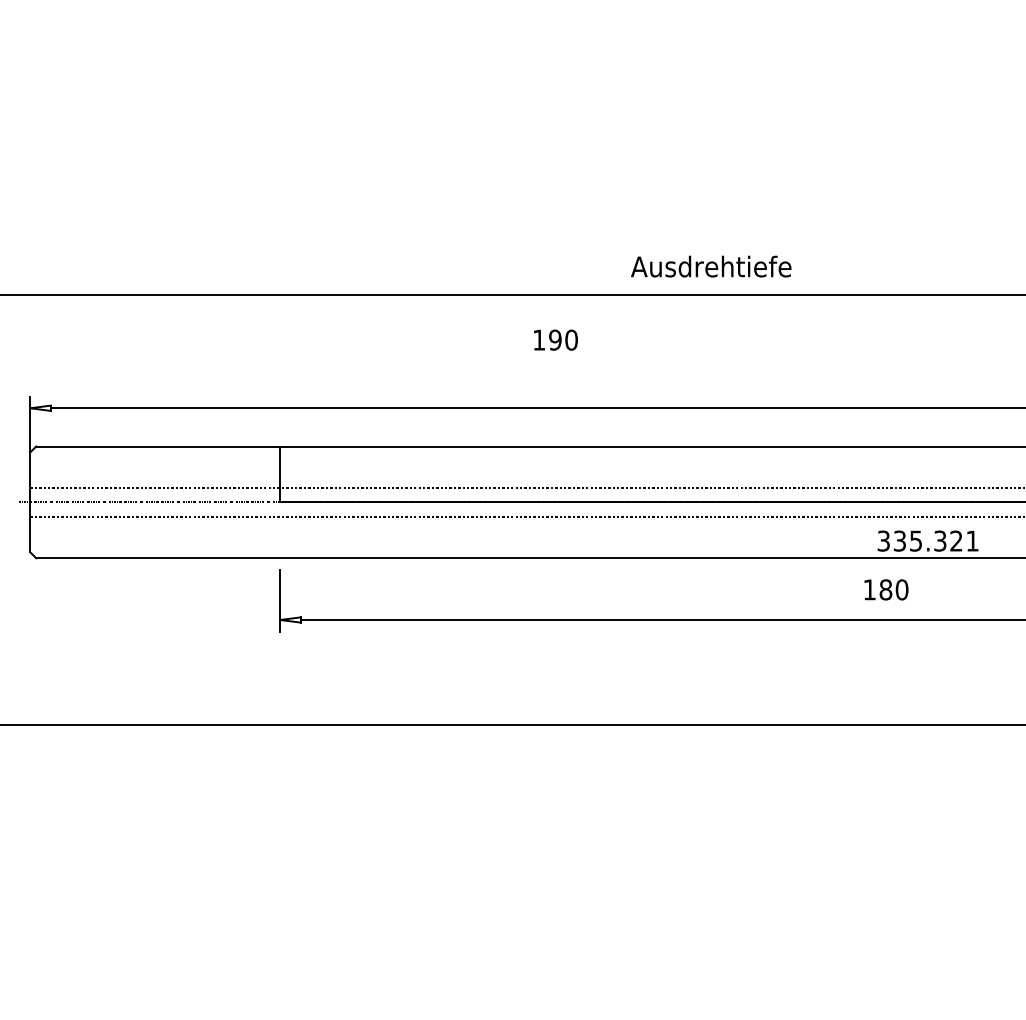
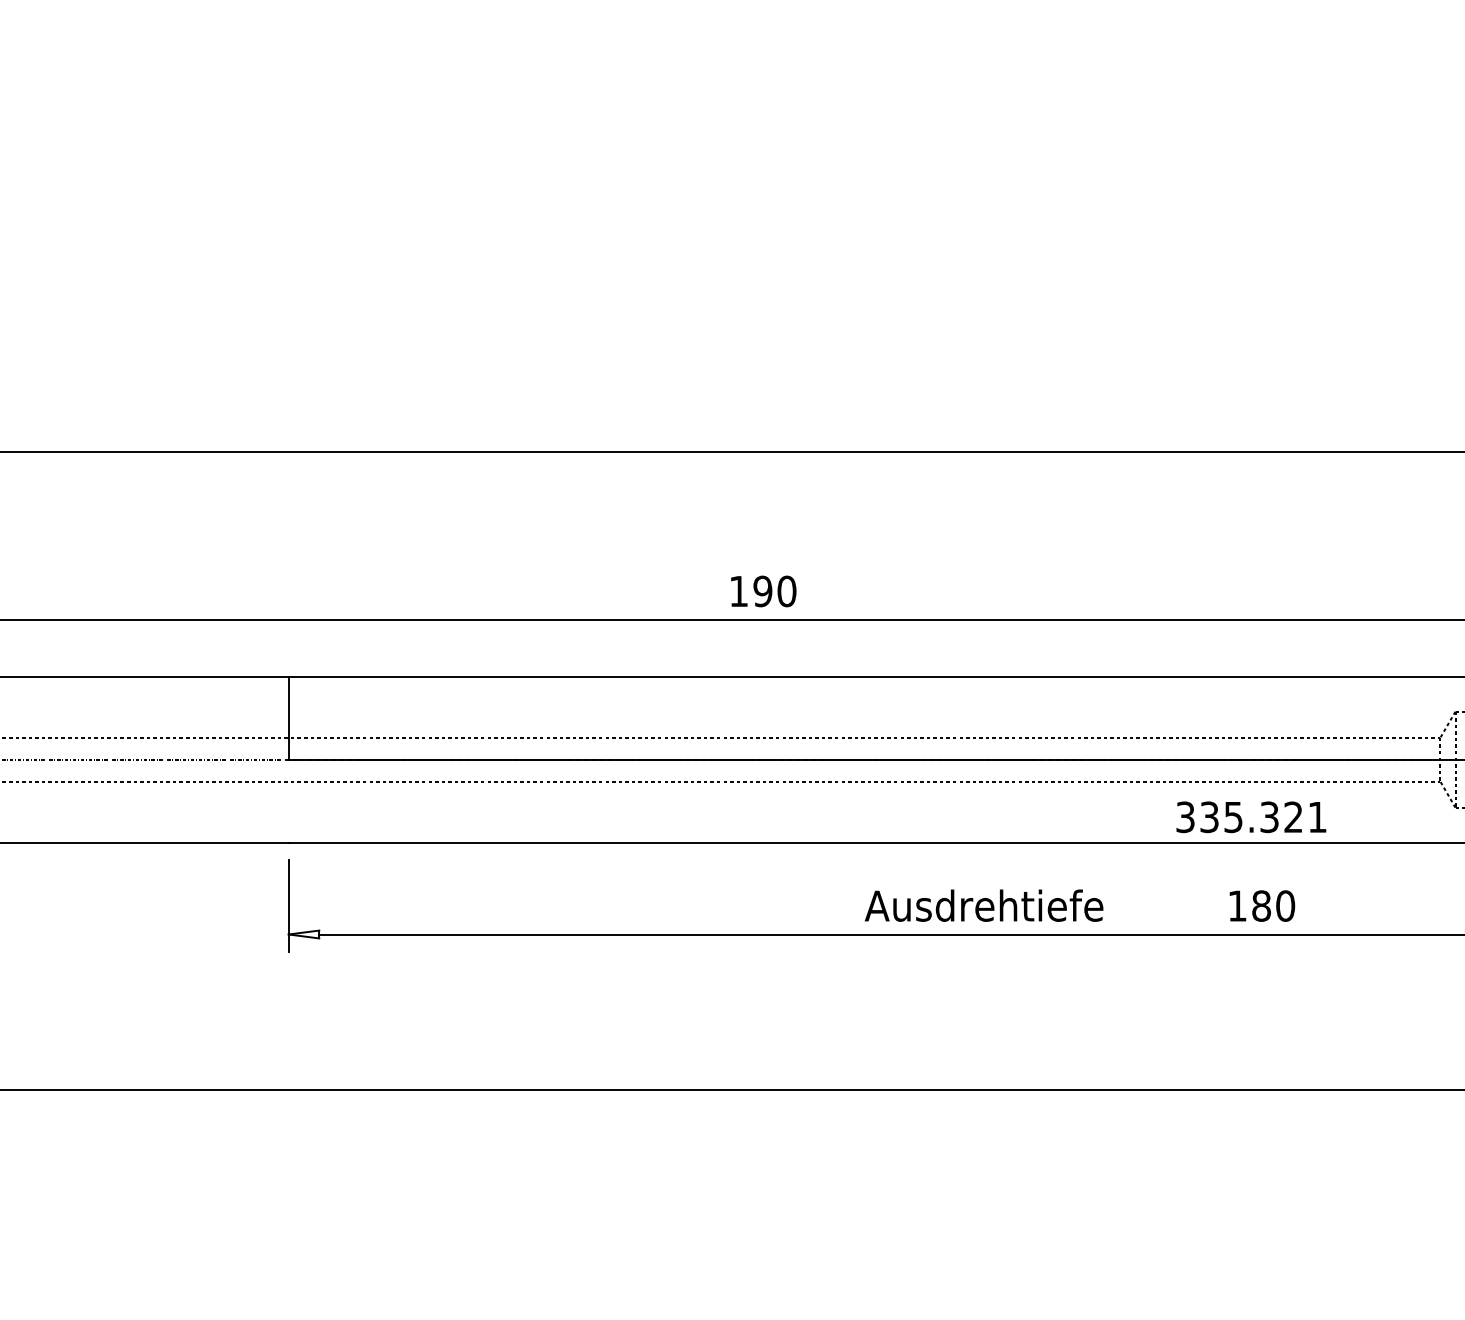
text: (711, 266) -> (984, 905), moved
text: (555, 339) -> (763, 590), moved
text: (886, 589) -> (1262, 905), moved

